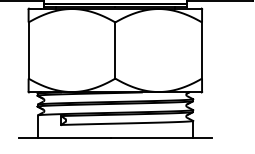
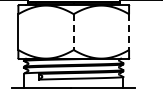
line: (114, 51) -> (73, 32), solid -> dashed
line: (202, 51) -> (129, 32), solid -> dashed

